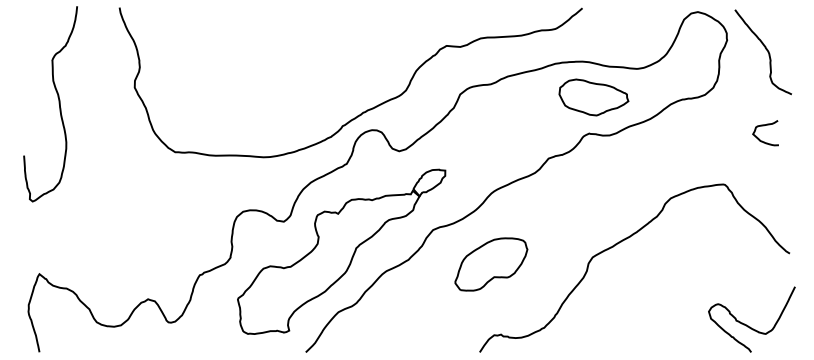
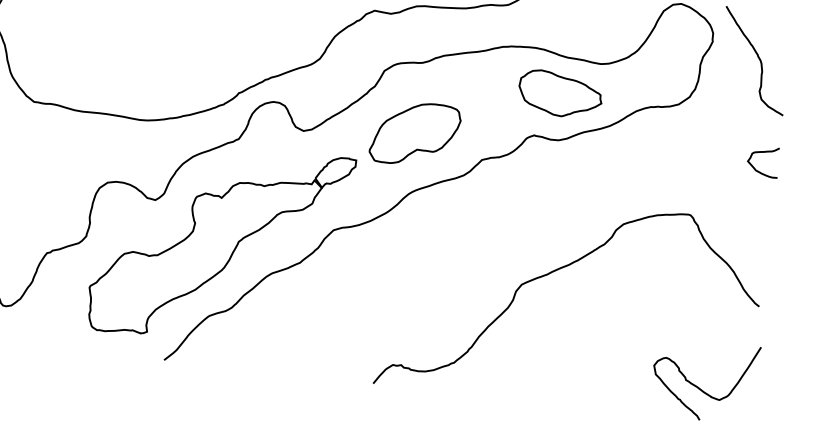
part: (593, 97) -> (559, 94), moved
curve: (764, 126) -> (762, 153), moved
part: (491, 264) -> (415, 134), moved

